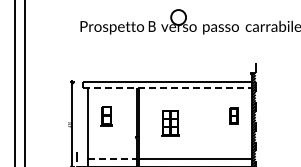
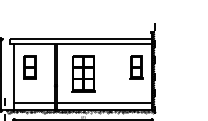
line: (167, 88) -> (80, 44), dashed -> solid
part: (106, 116) -> (29, 68), size x1.43
part: (233, 116) -> (136, 68), size x1.67
part: (170, 123) -> (83, 73), size x1.67
line: (112, 158) -> (34, 103), dashed -> solid

